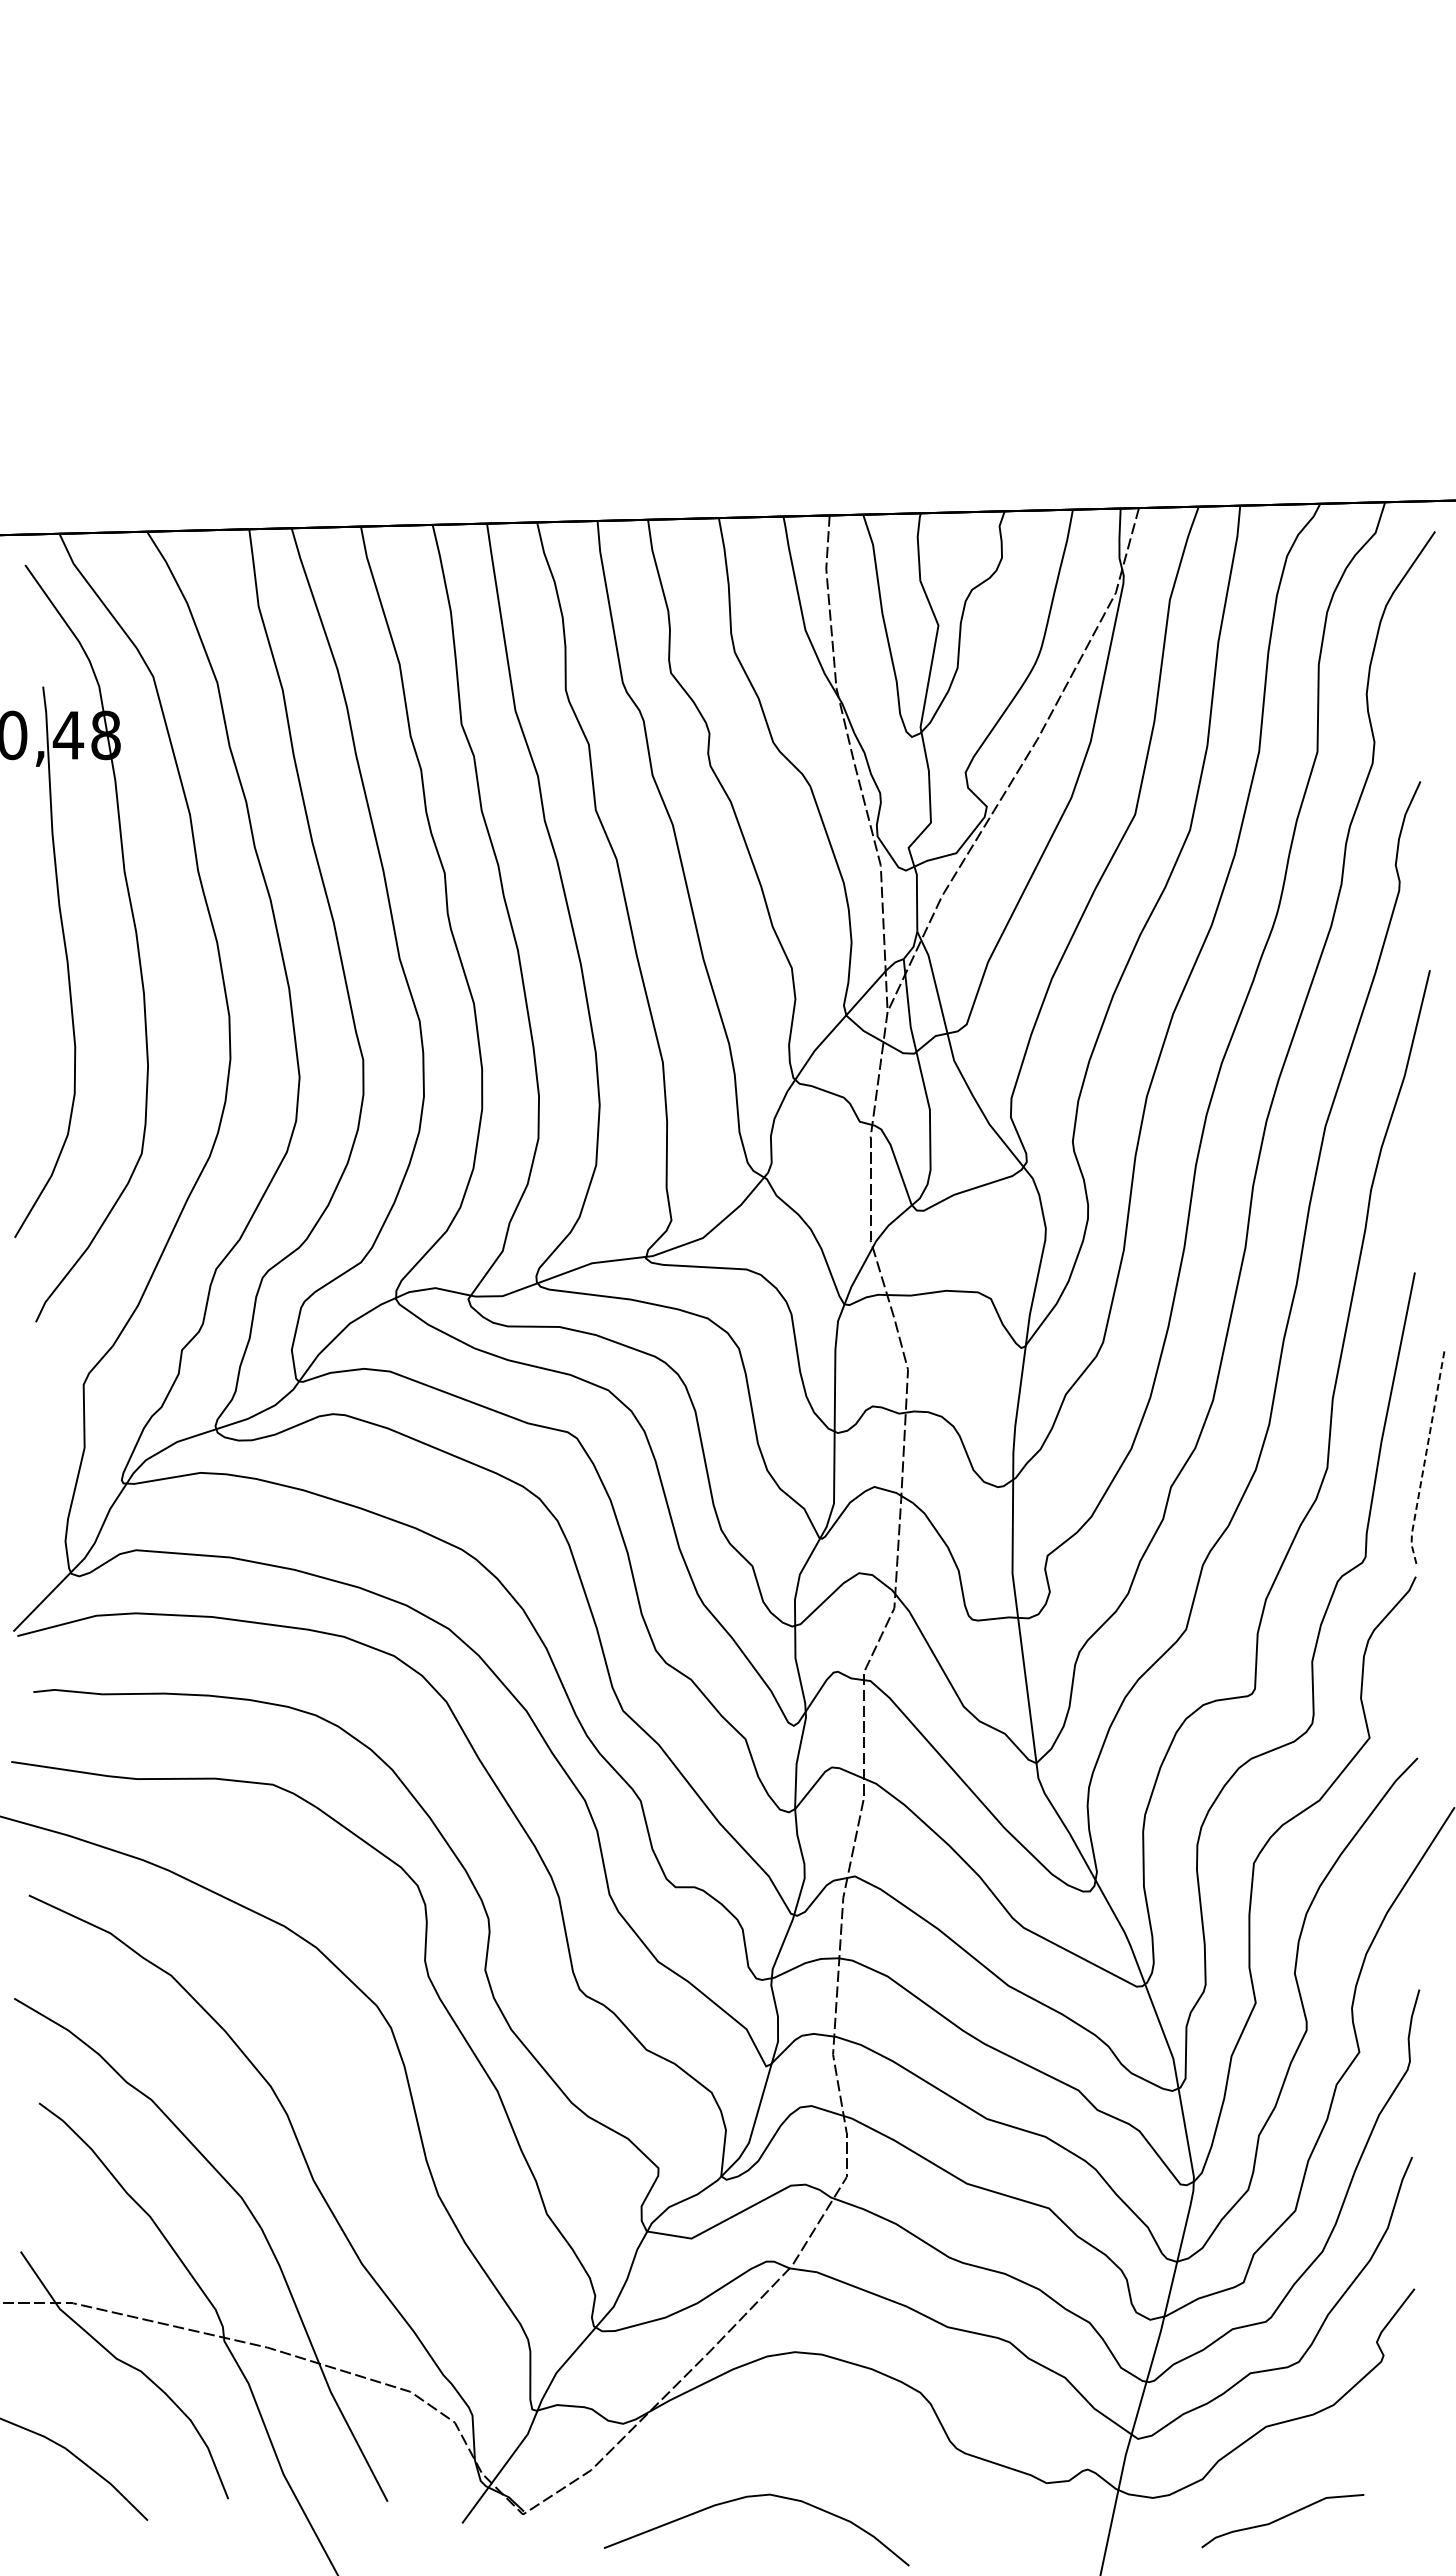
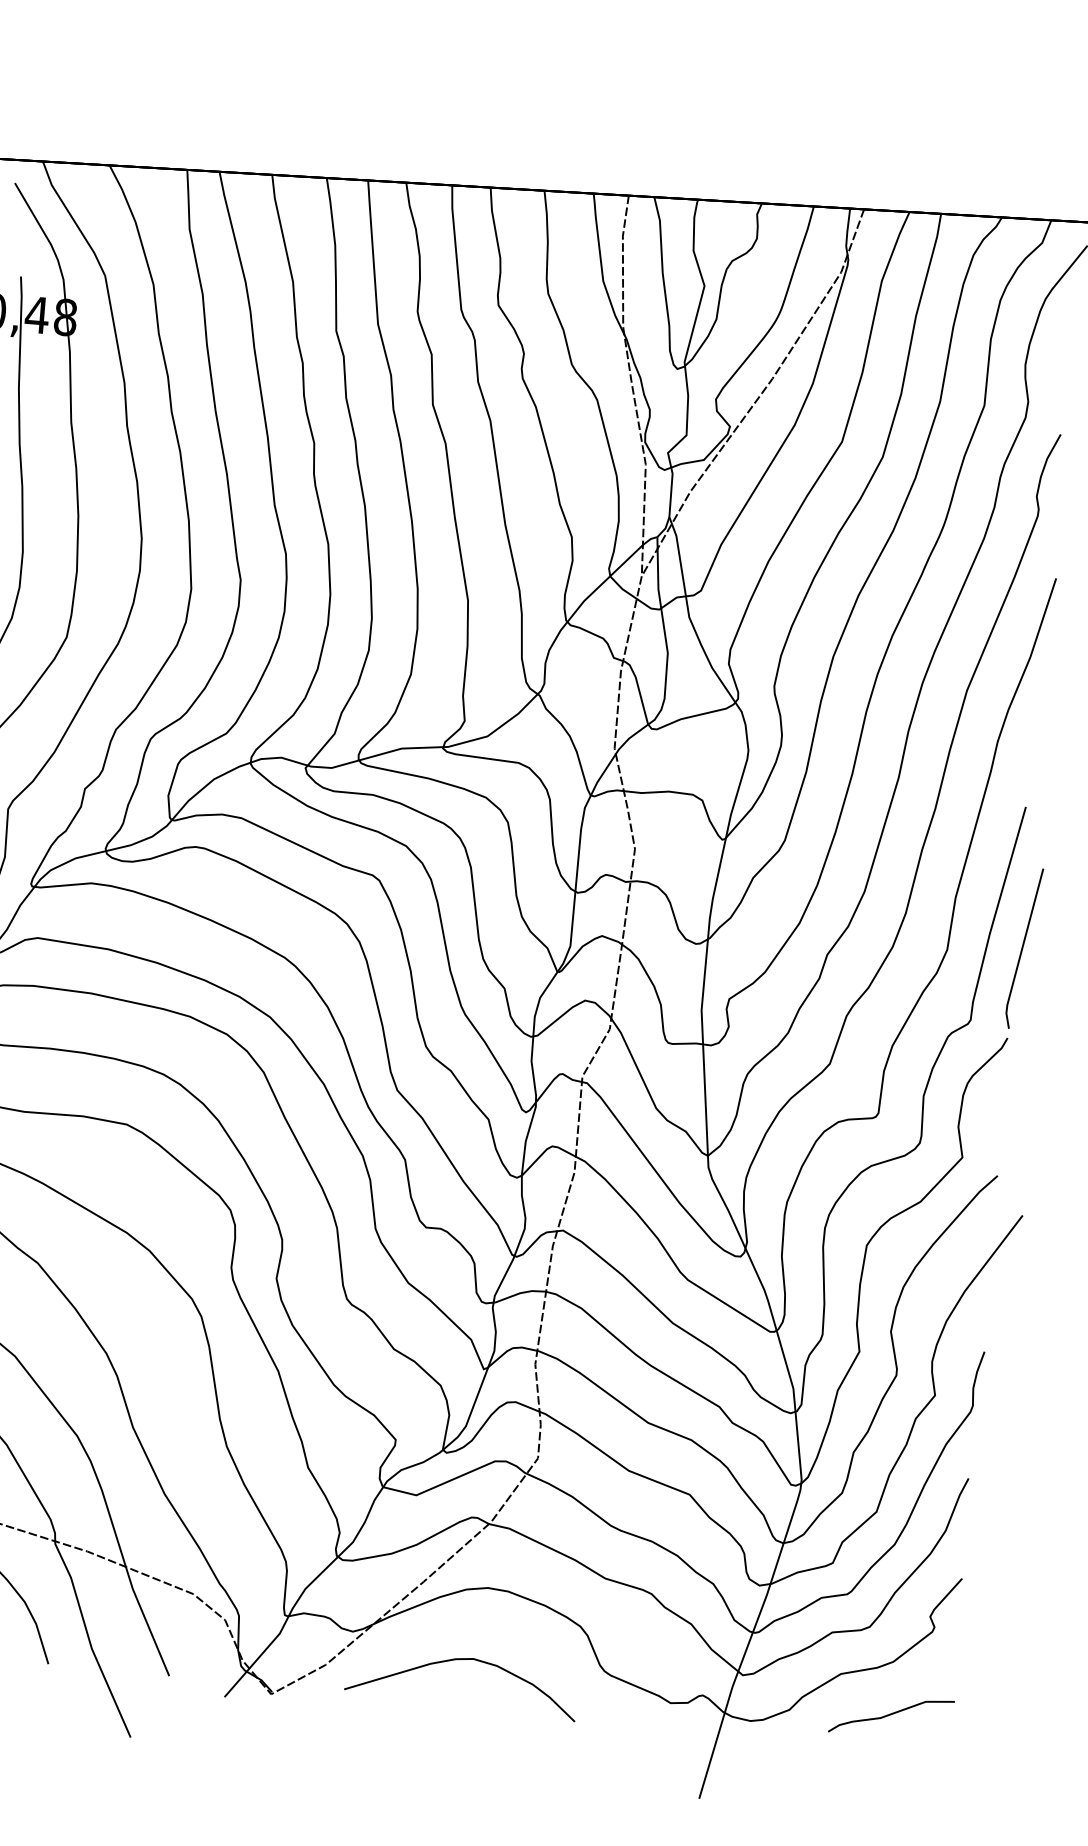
line: (1425, 1459) -> (1022, 949), dashed -> solid
curve: (752, 2497) -> (460, 1660), moved
curve: (1281, 2519) -> (890, 1715), moved

